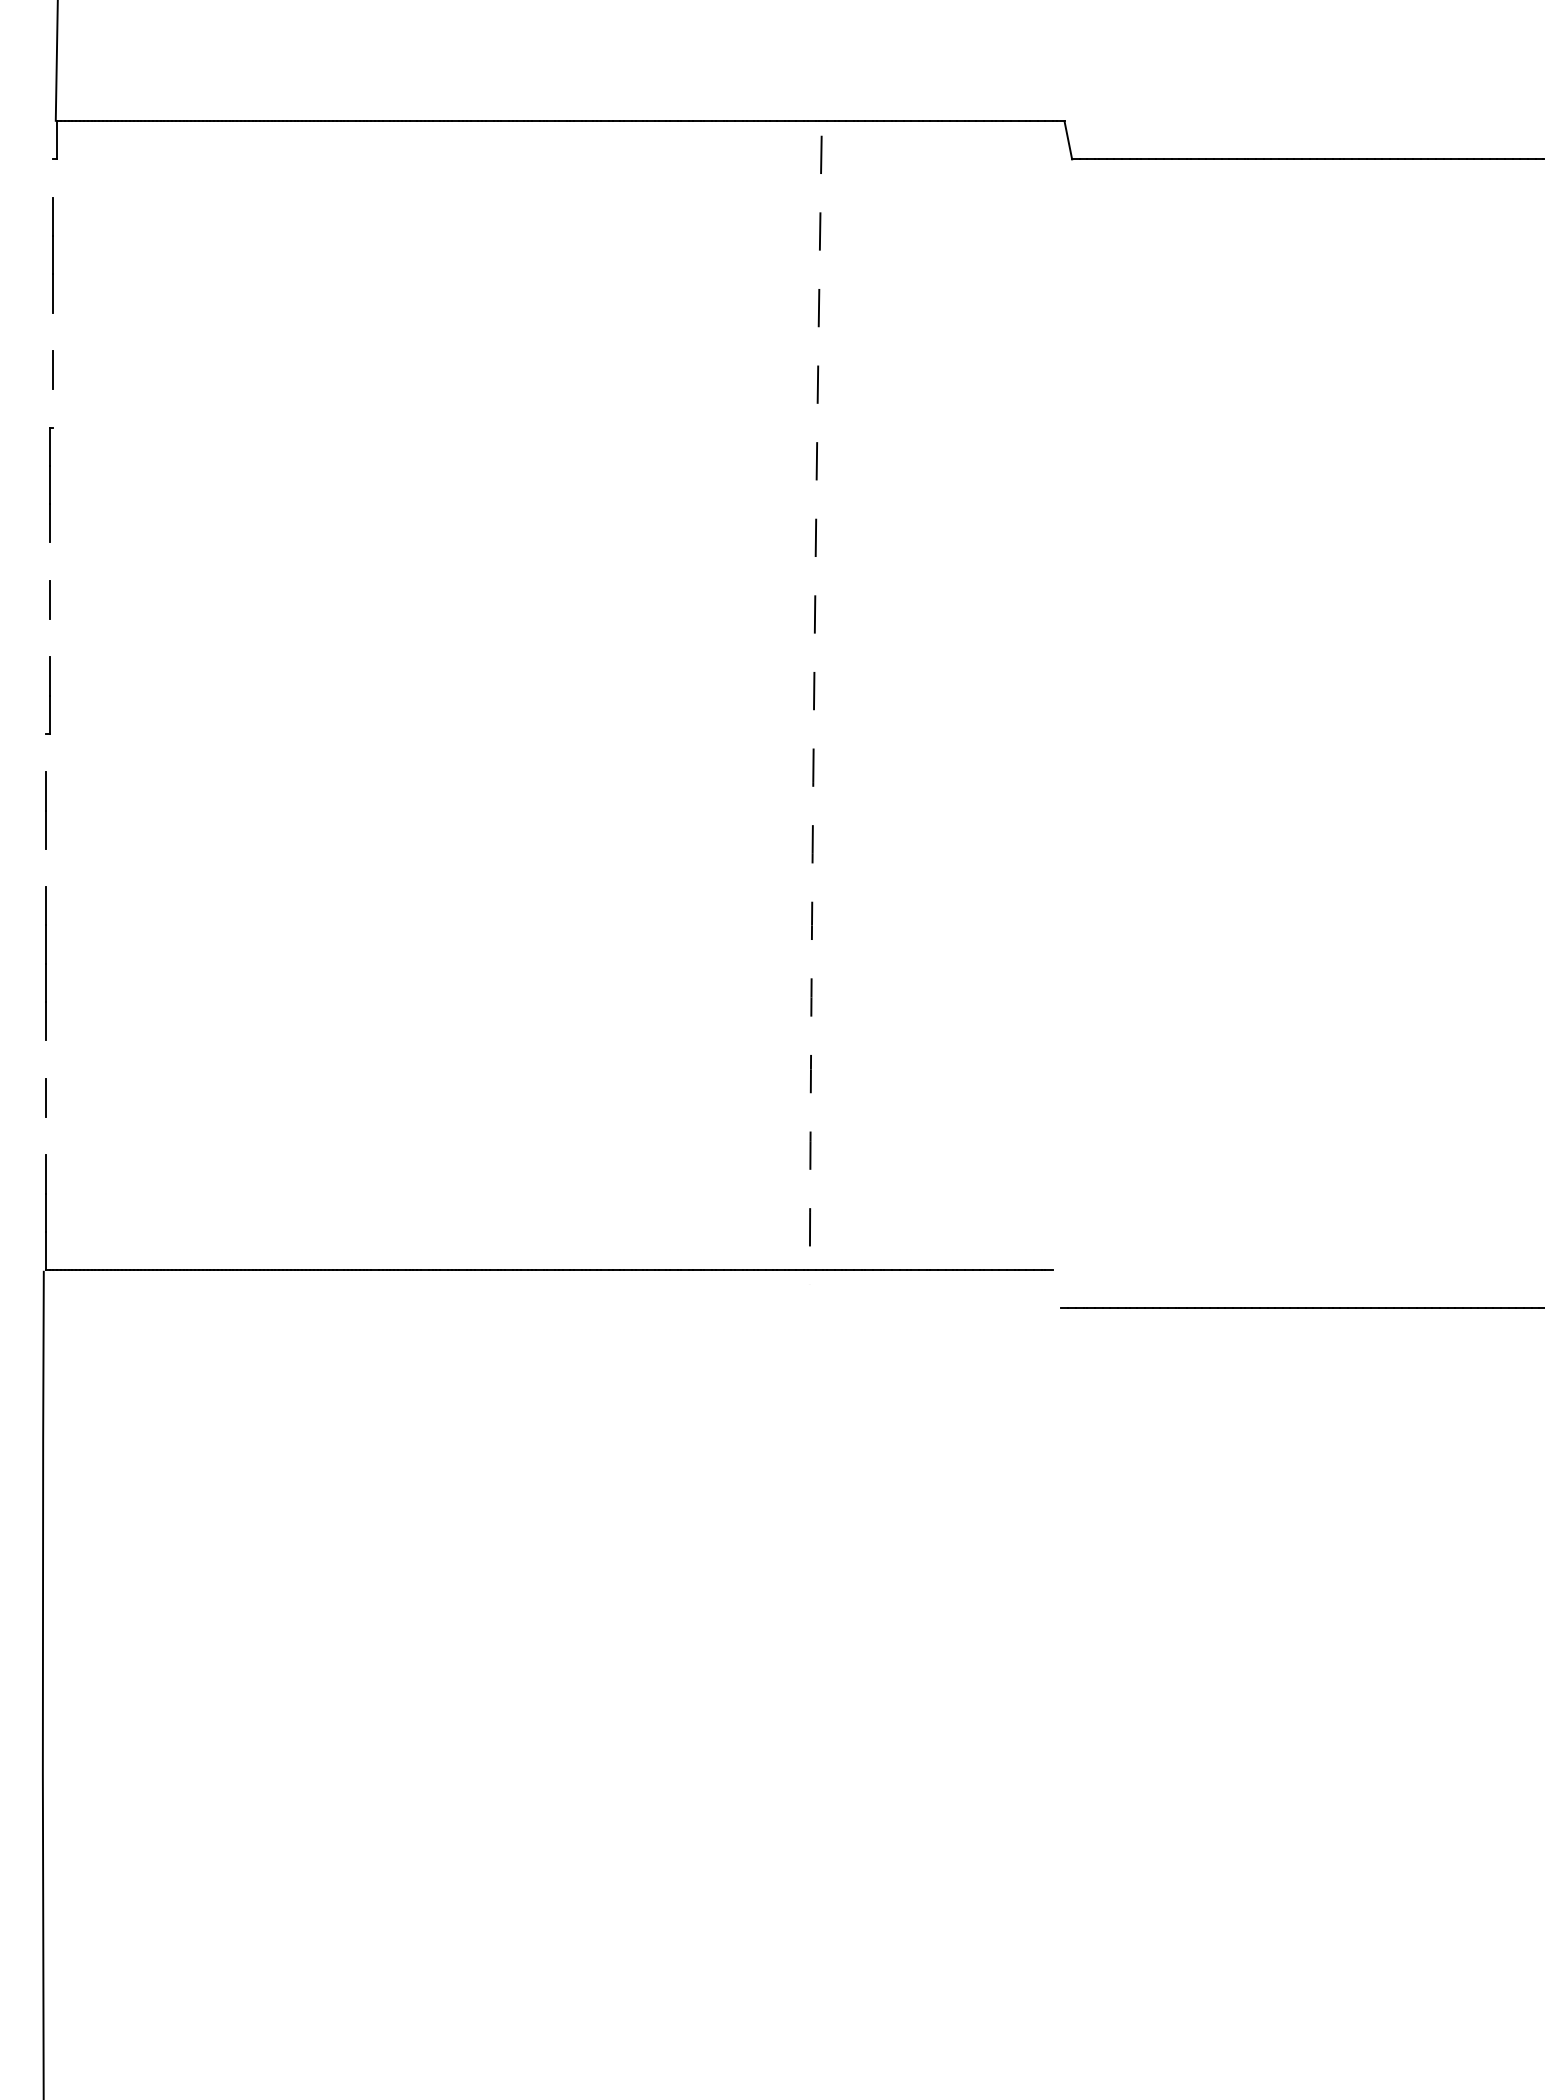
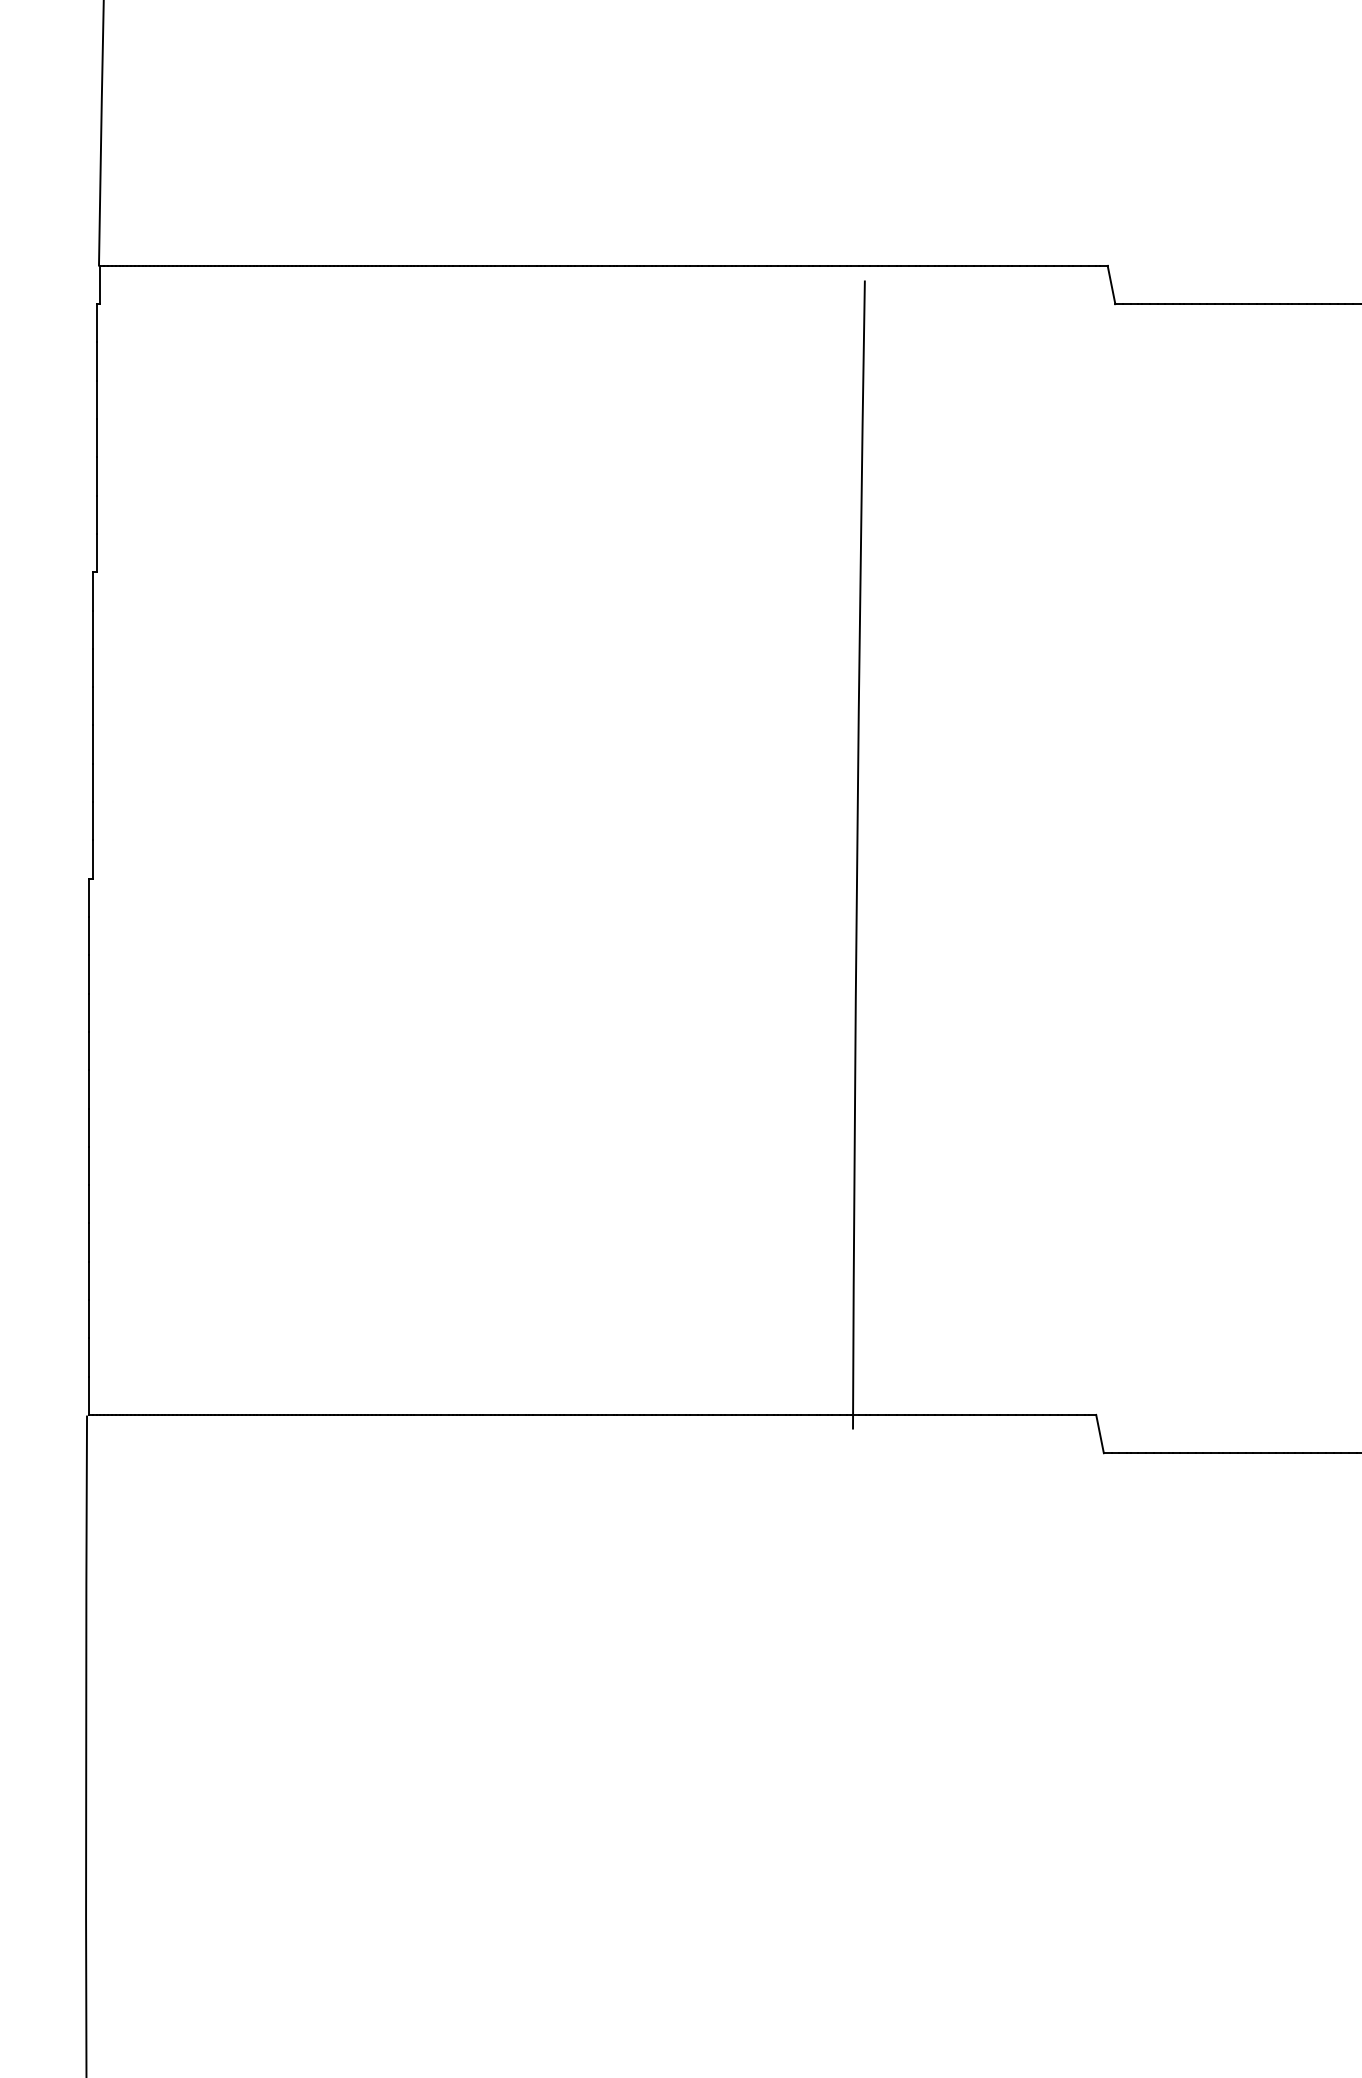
line: (53, 178) -> (96, 323), added
line: (53, 331) -> (96, 476), added
line: (53, 408) -> (96, 553), added
line: (49, 561) -> (92, 706), added
line: (49, 638) -> (92, 783), added
arc: (814, 710) -> (857, 855), dashed -> solid
line: (45, 752) -> (88, 897), added
line: (45, 867) -> (88, 1012), added
line: (45, 1059) -> (88, 1204), added
line: (45, 1135) -> (88, 1280), added
line: (1056, 1289) -> (1099, 1434), added

